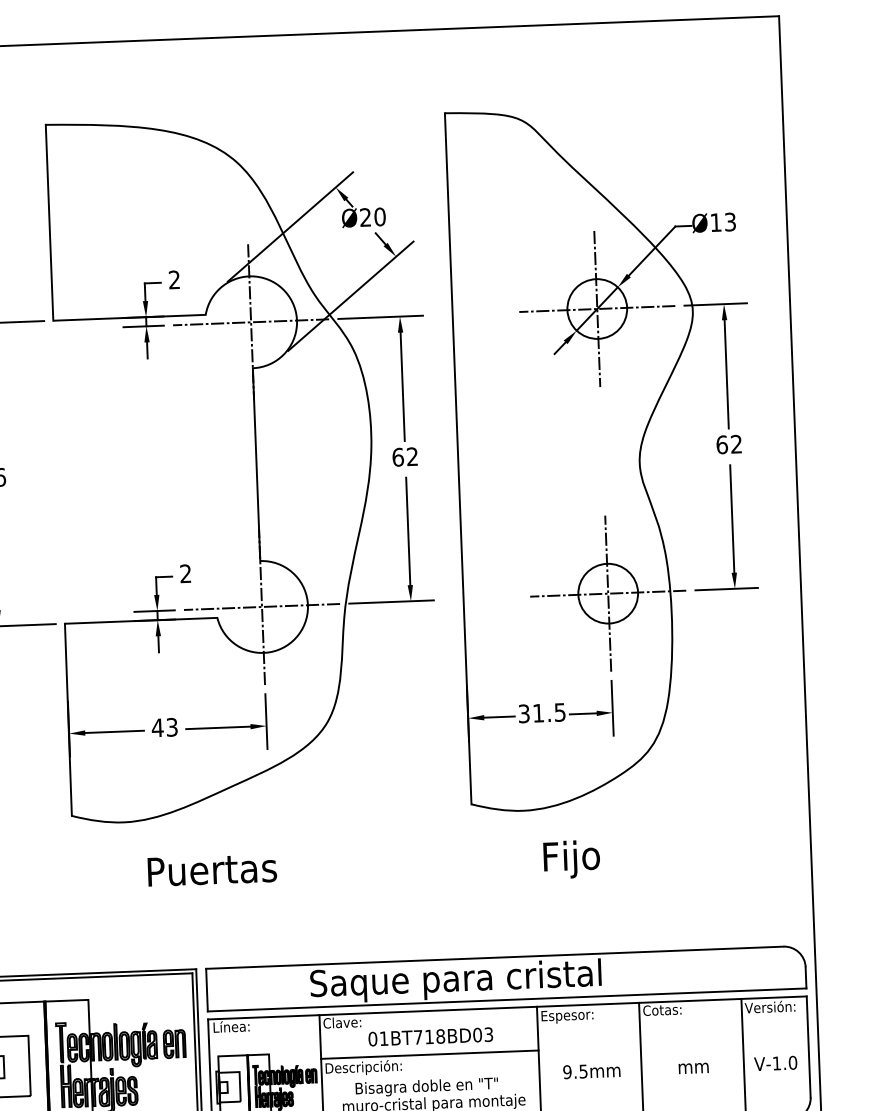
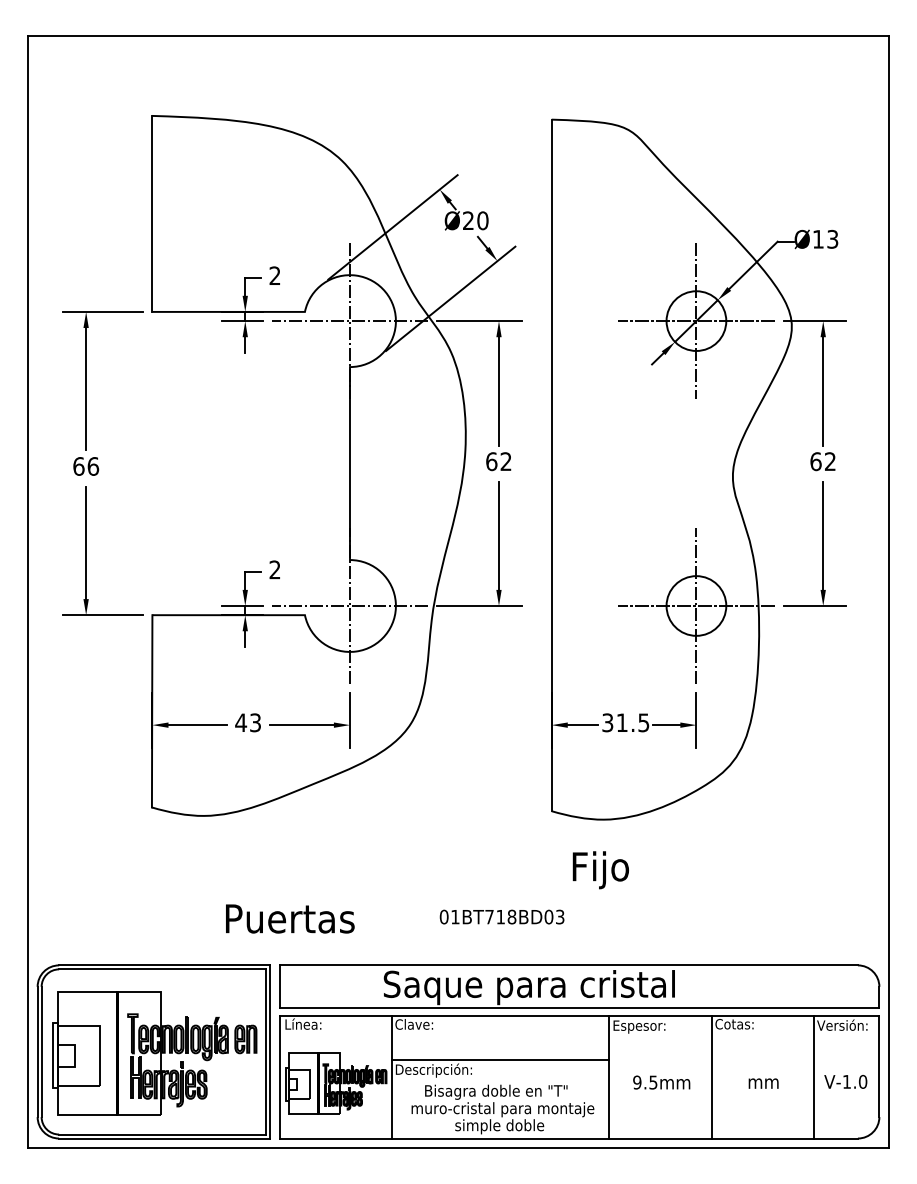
text: (571, 859) -> (600, 870), moved
text: (212, 869) -> (290, 918), moved
text: (430, 1036) -> (501, 916), moved

